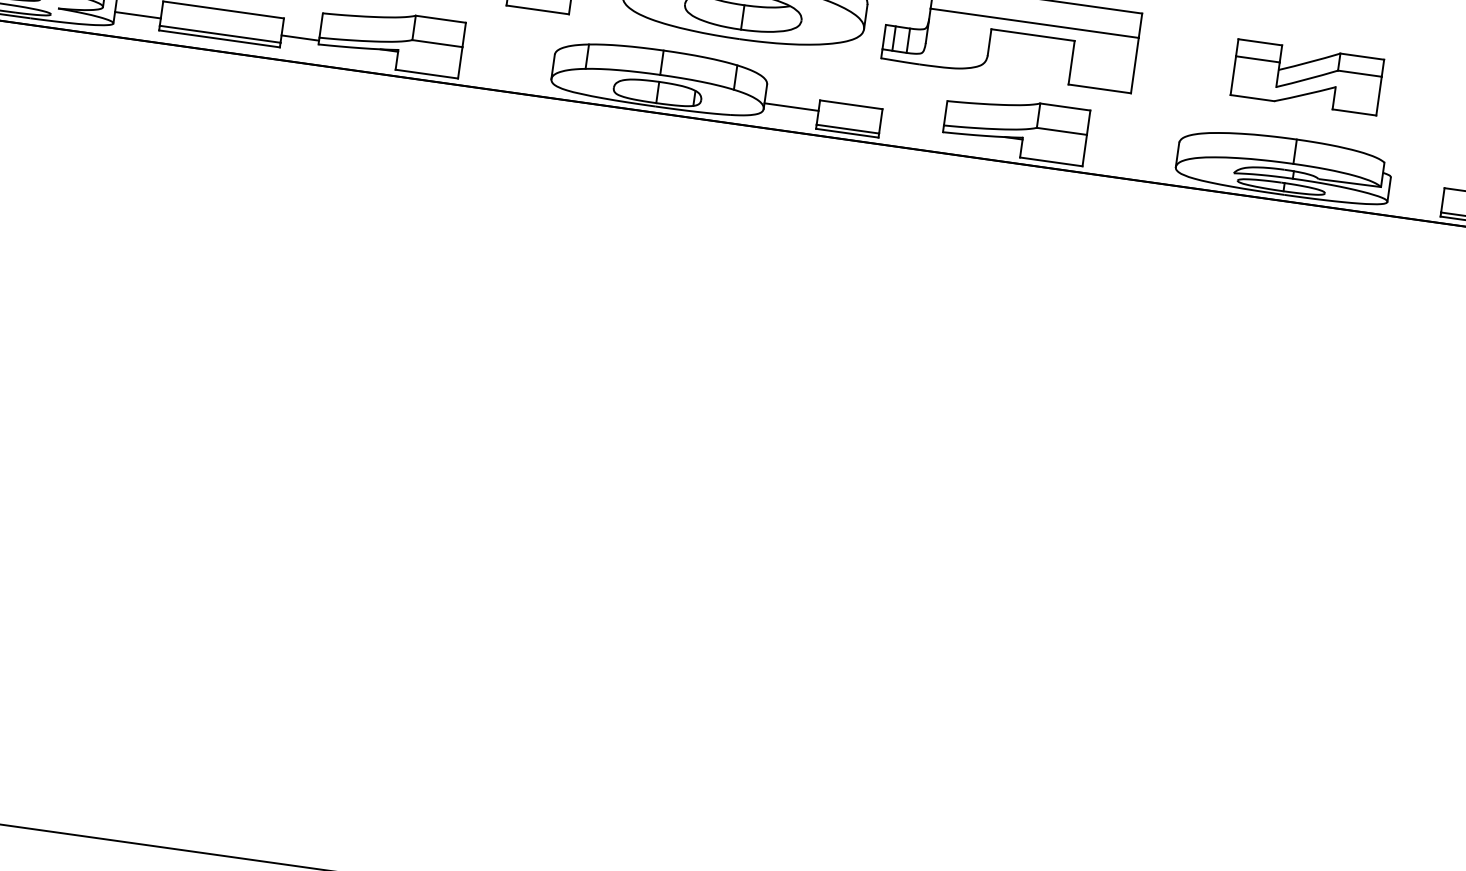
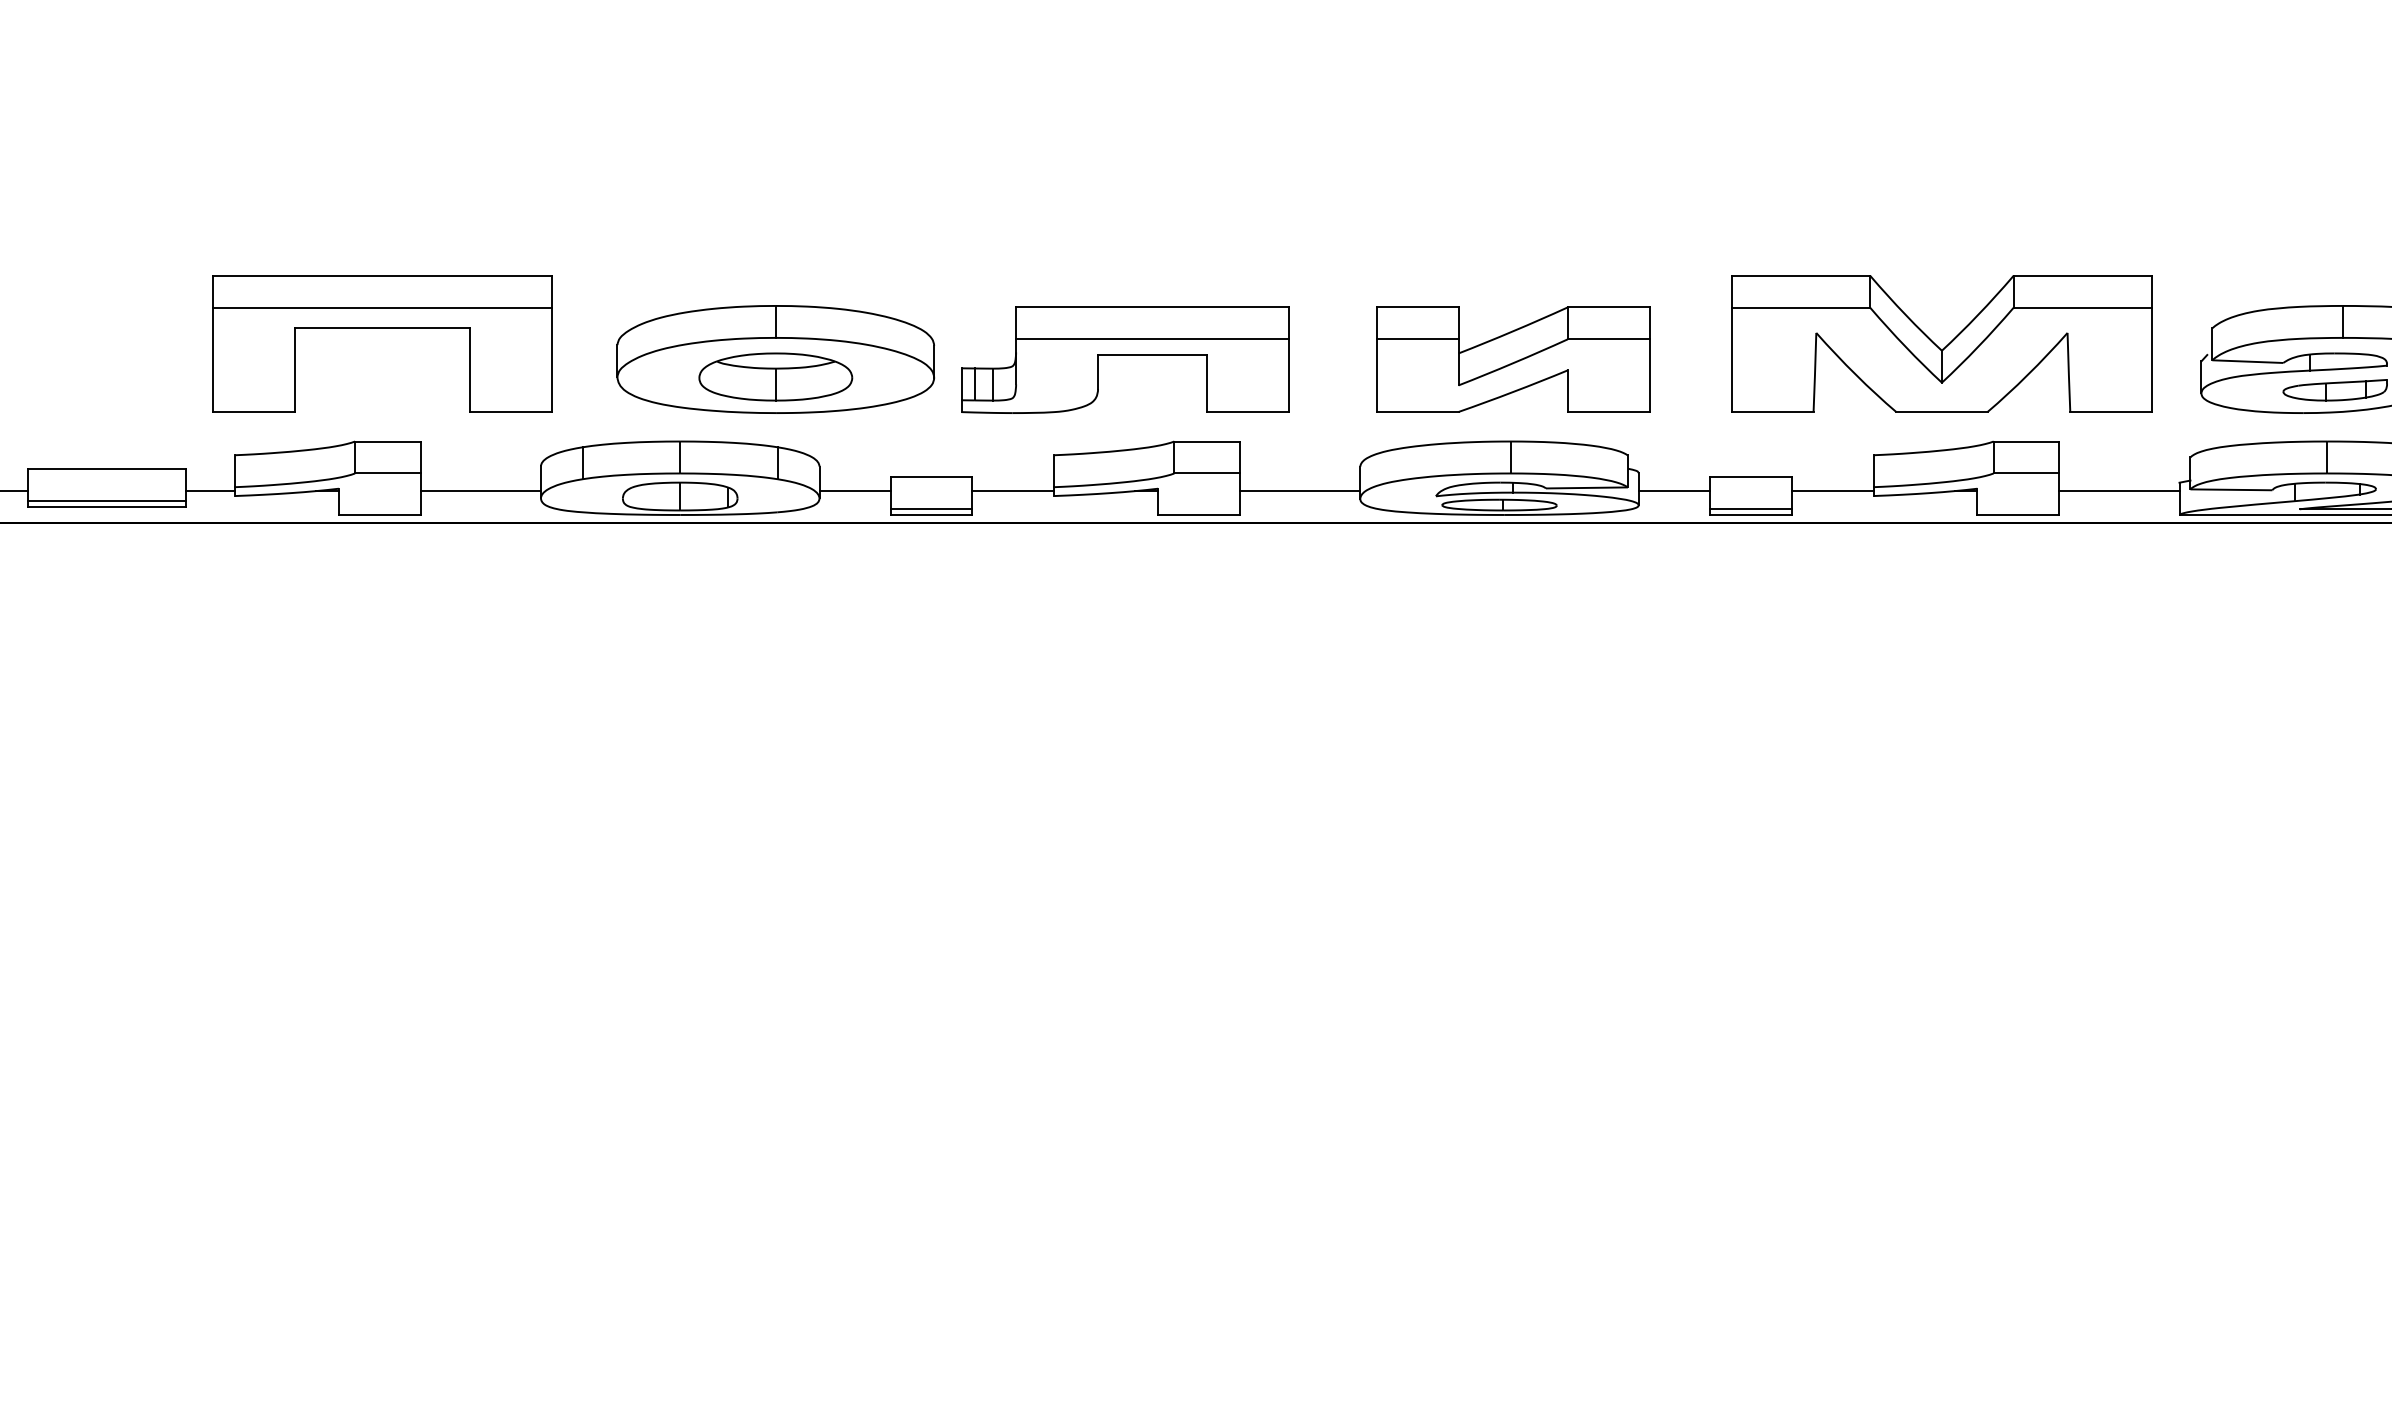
line: (506, 67) -> (480, 491), added
part: (1307, 77) -> (1513, 359), size x1.43
line: (912, 124) -> (1013, 491), added
line: (1131, 155) -> (1300, 491), added
line: (1415, 195) -> (1673, 491), added

